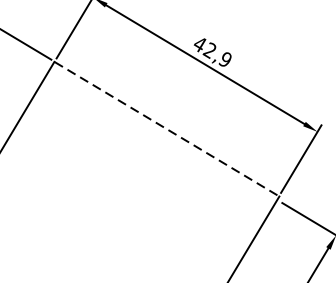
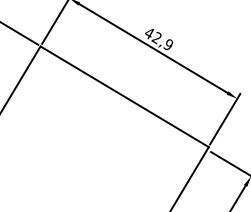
line: (166, 128) -> (124, 96), dashed -> solid

